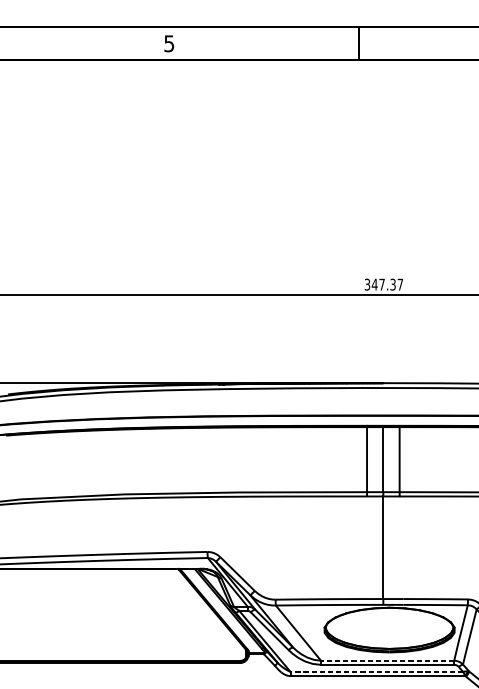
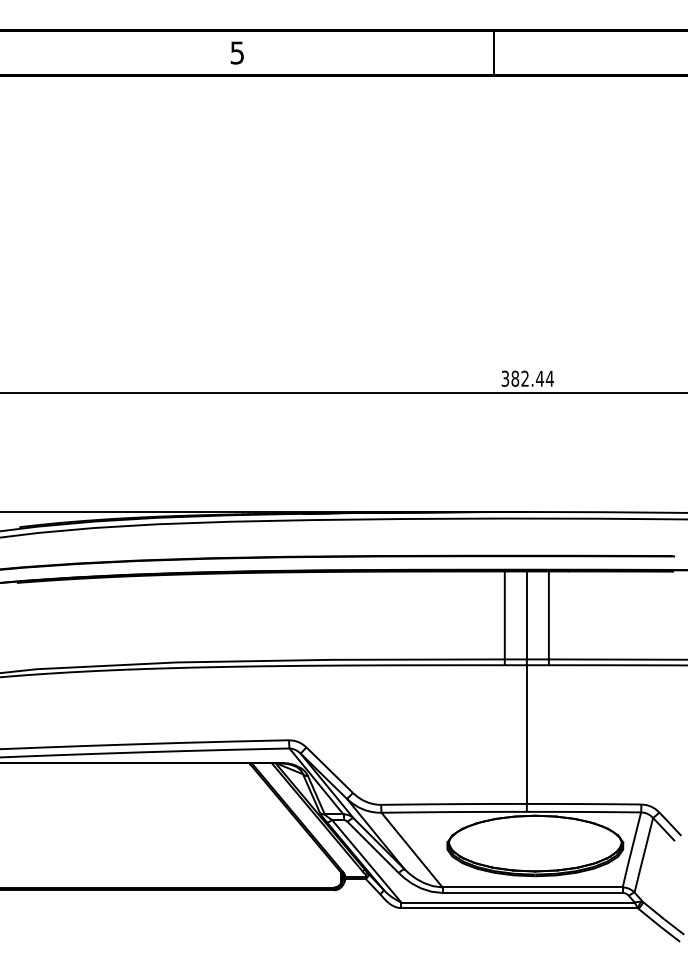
text: (387, 284) -> (532, 378), 347.37 -> 382.44
line: (387, 660) -> (532, 887), dashed -> solid
line: (377, 671) -> (518, 902), dashed -> solid

